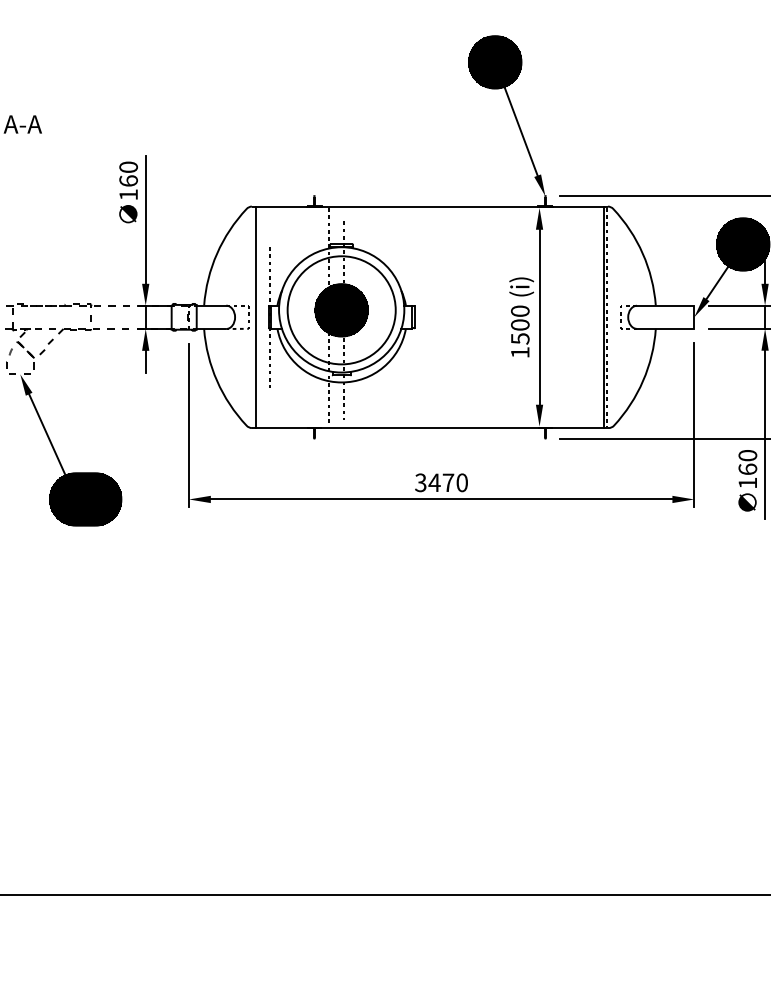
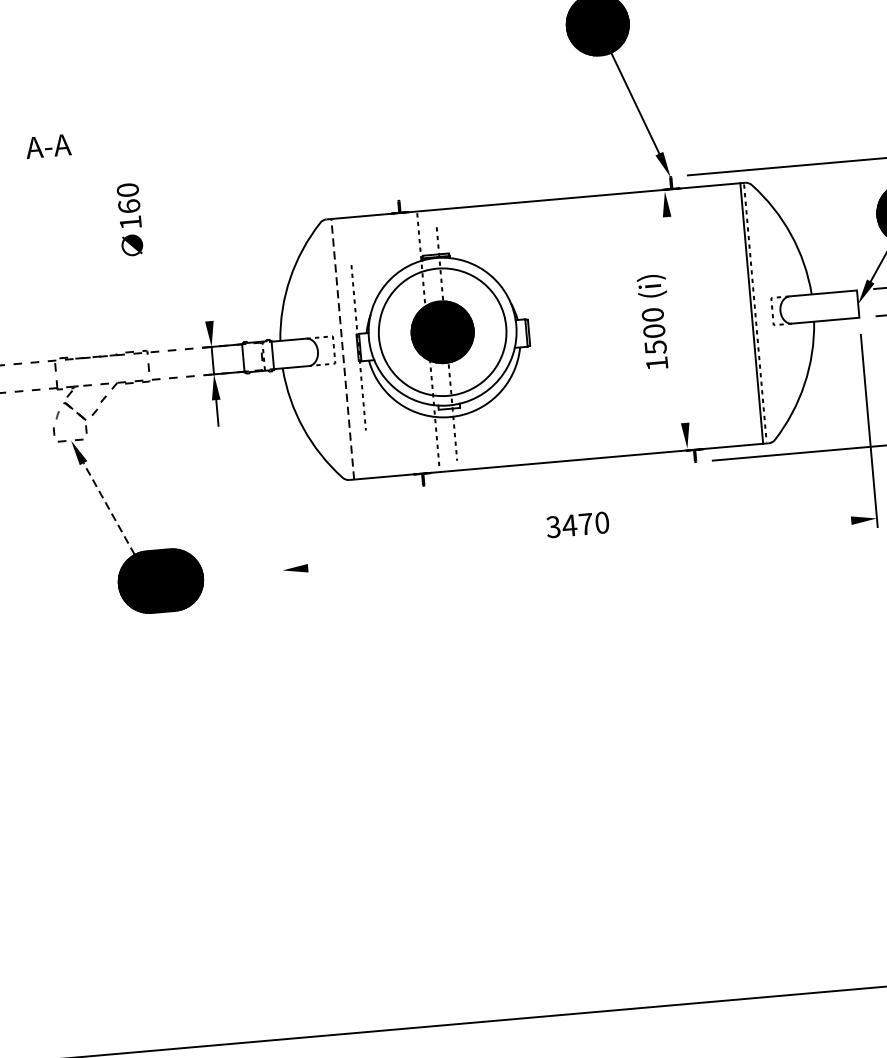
text: (128, 192) -> (130, 219), moved
line: (145, 219) -> (202, 245), removed
line: (539, 316) -> (676, 319), removed
line: (256, 317) -> (343, 349), solid -> dashed
line: (189, 424) -> (275, 482), removed
line: (47, 434) -> (109, 508), solid -> dashed
line: (441, 499) -> (579, 544), removed

